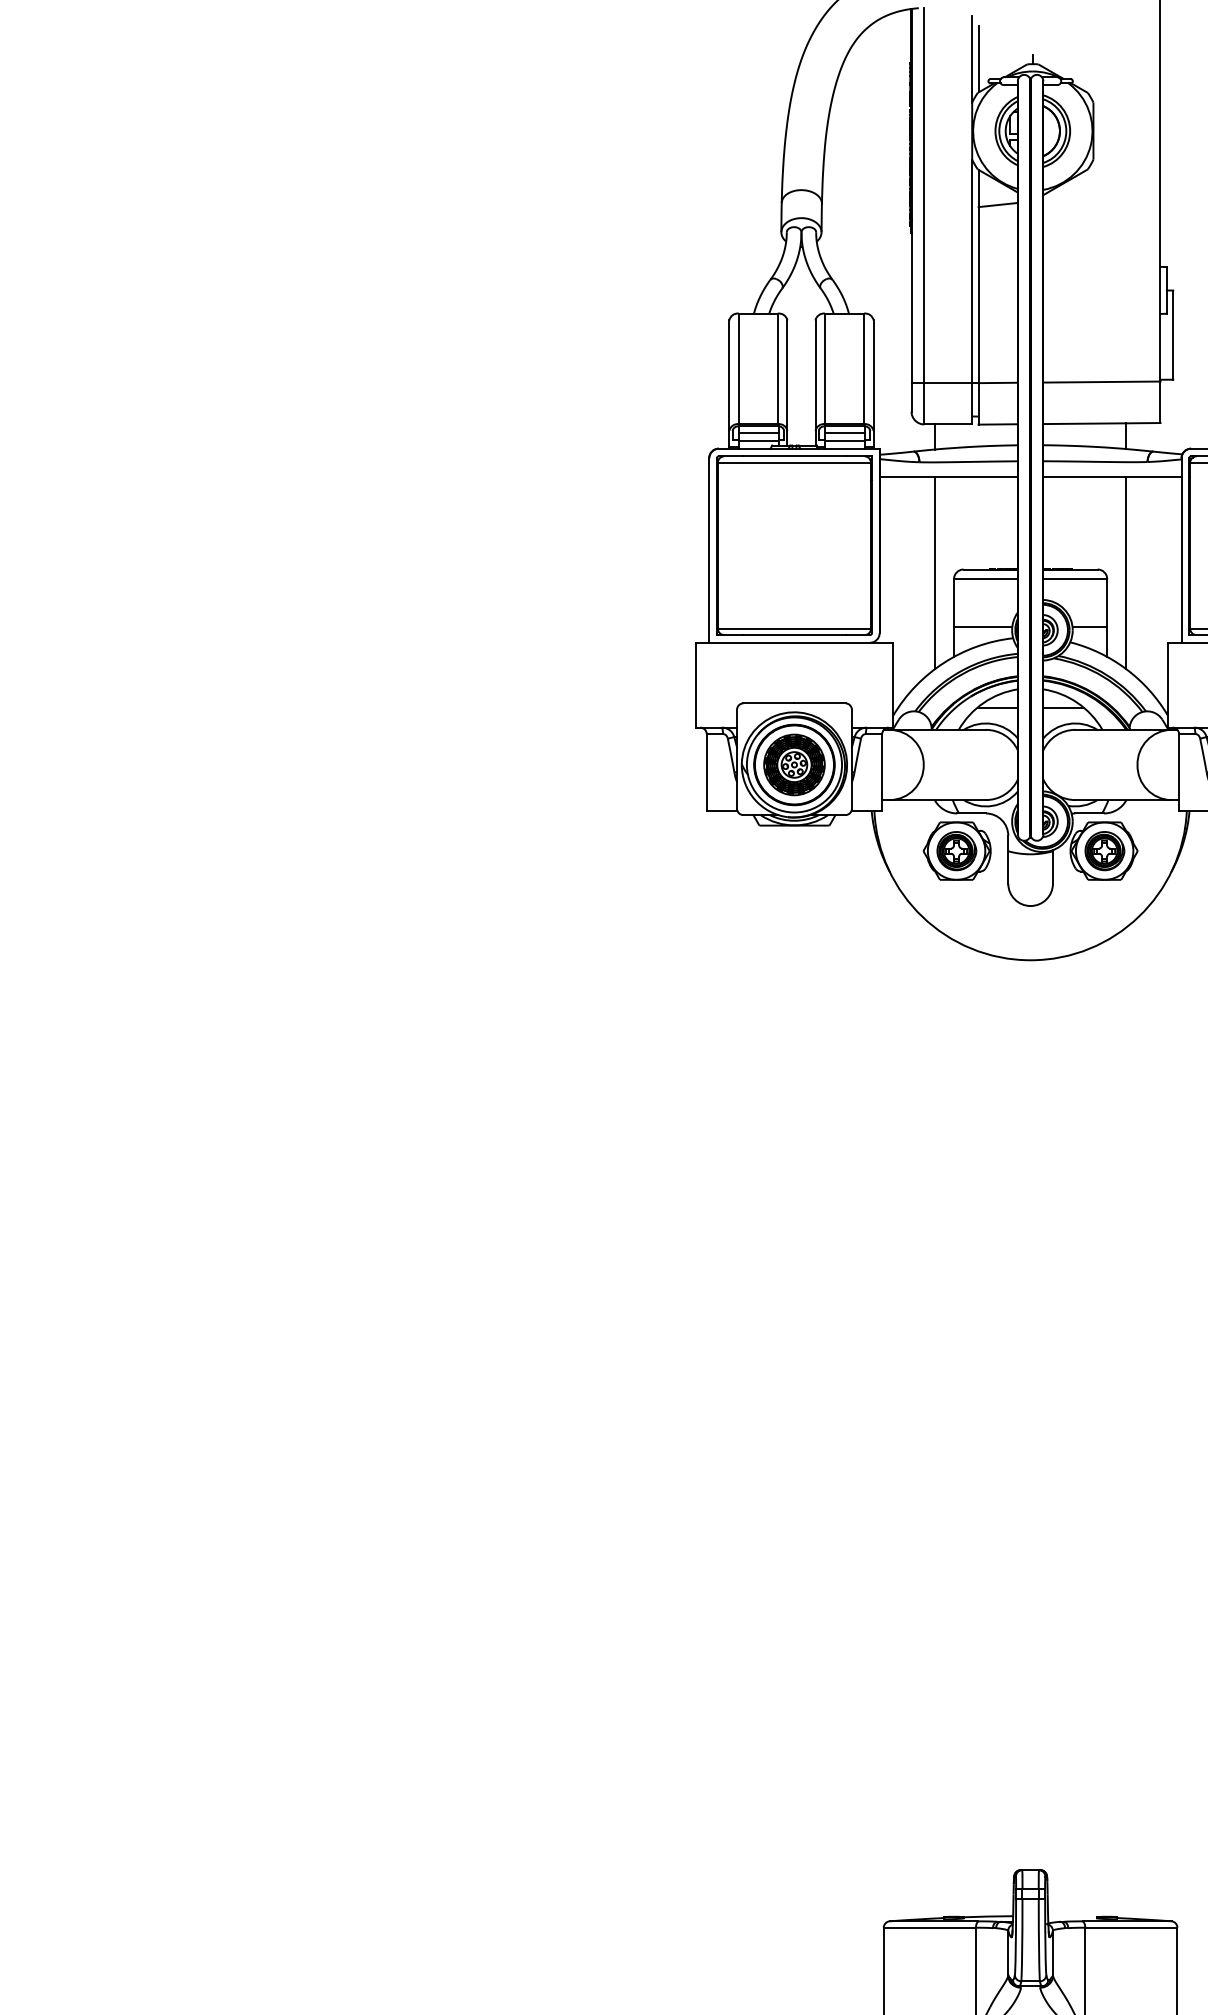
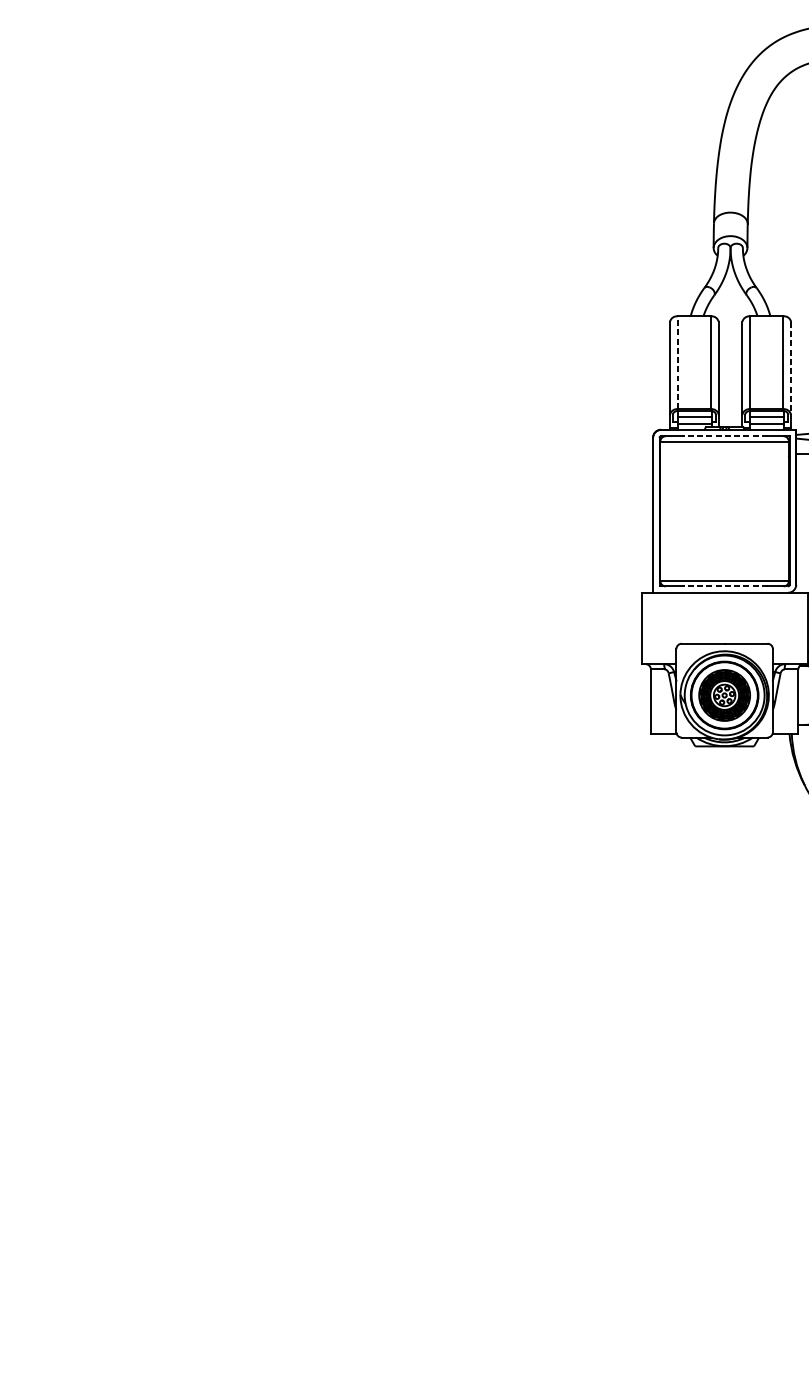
line: (738, 368) -> (677, 362), solid -> dashed
line: (873, 376) -> (791, 369), solid -> dashed
line: (793, 456) -> (723, 436), solid -> dashed
line: (793, 635) -> (723, 586), solid -> dashed

